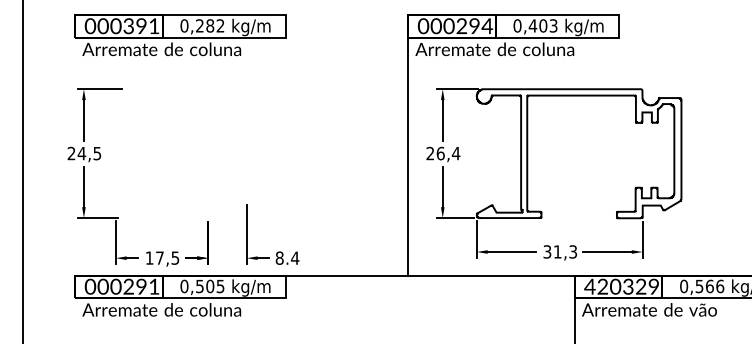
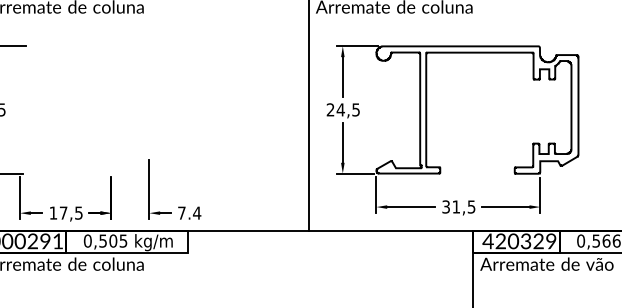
text: (448, 153) -> (348, 109), 26,4 -> 24,5
text: (572, 251) -> (470, 206), 31,3 -> 31,5
text: (279, 257) -> (181, 212), 8.4 -> 7.4

